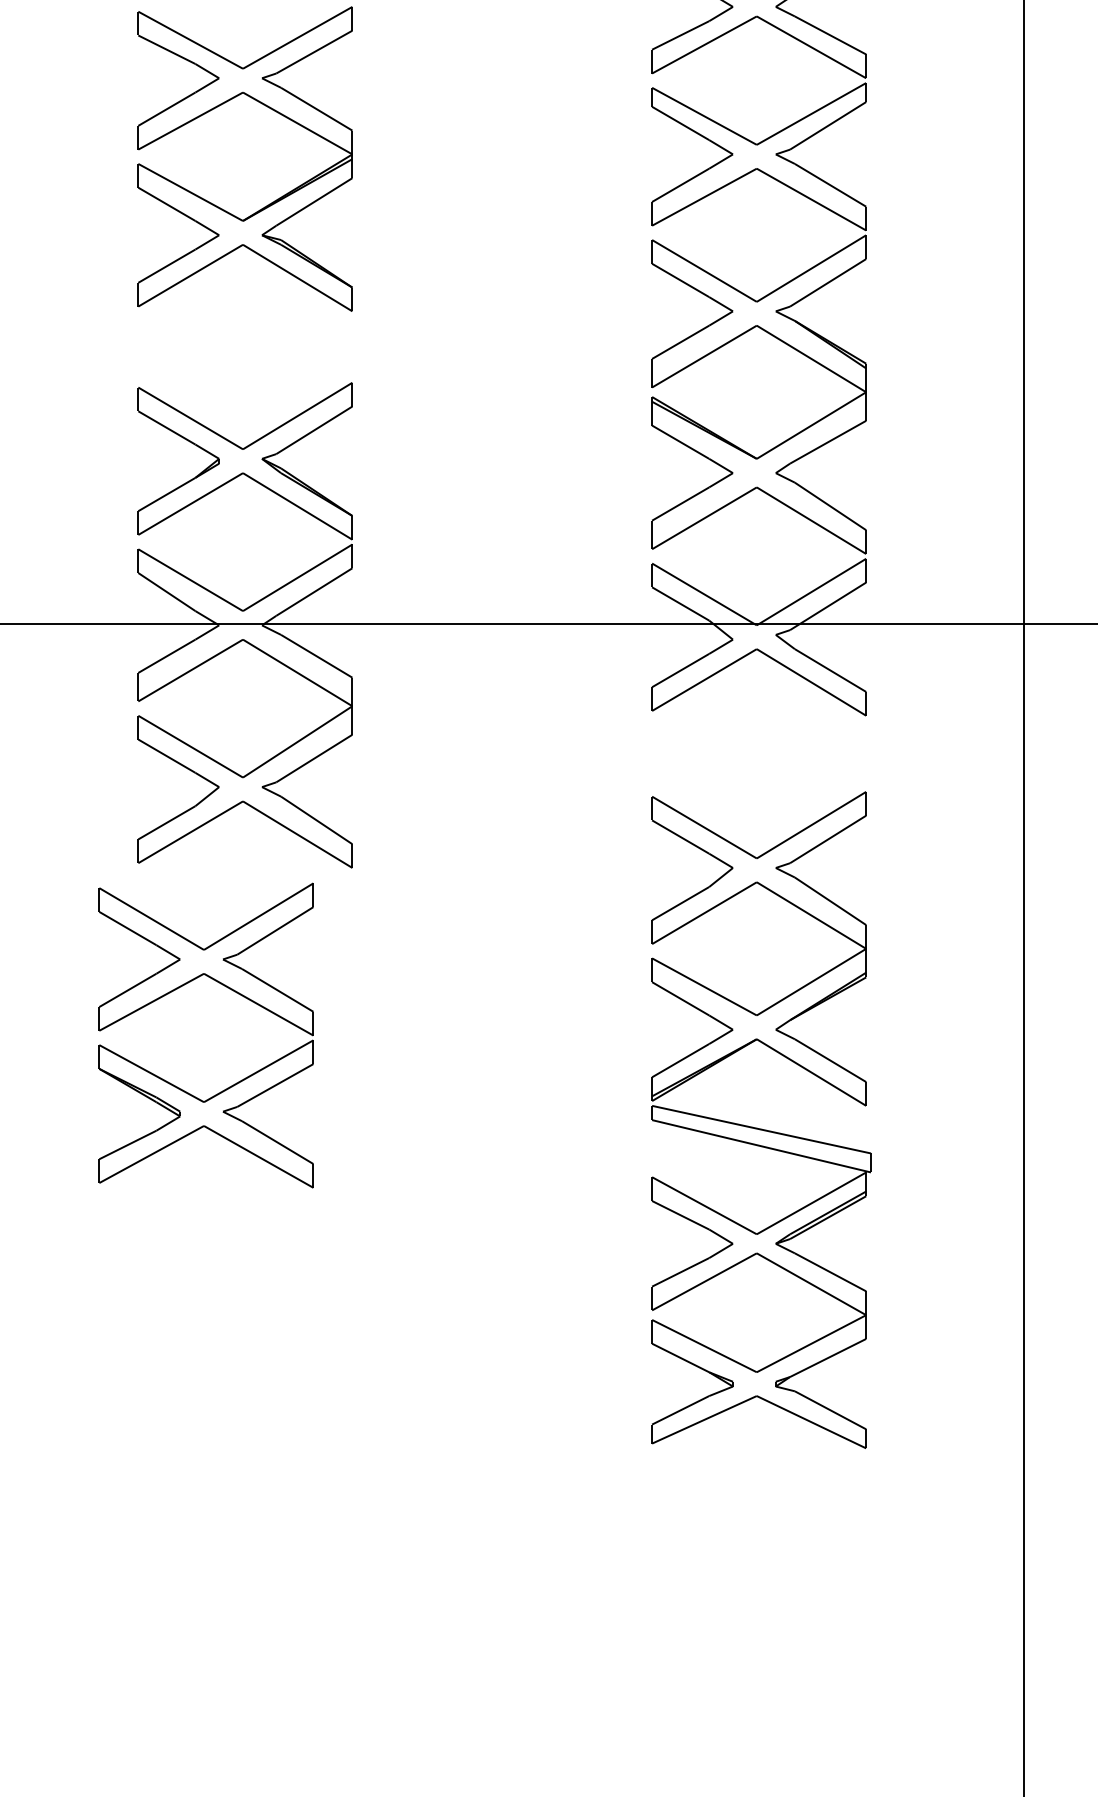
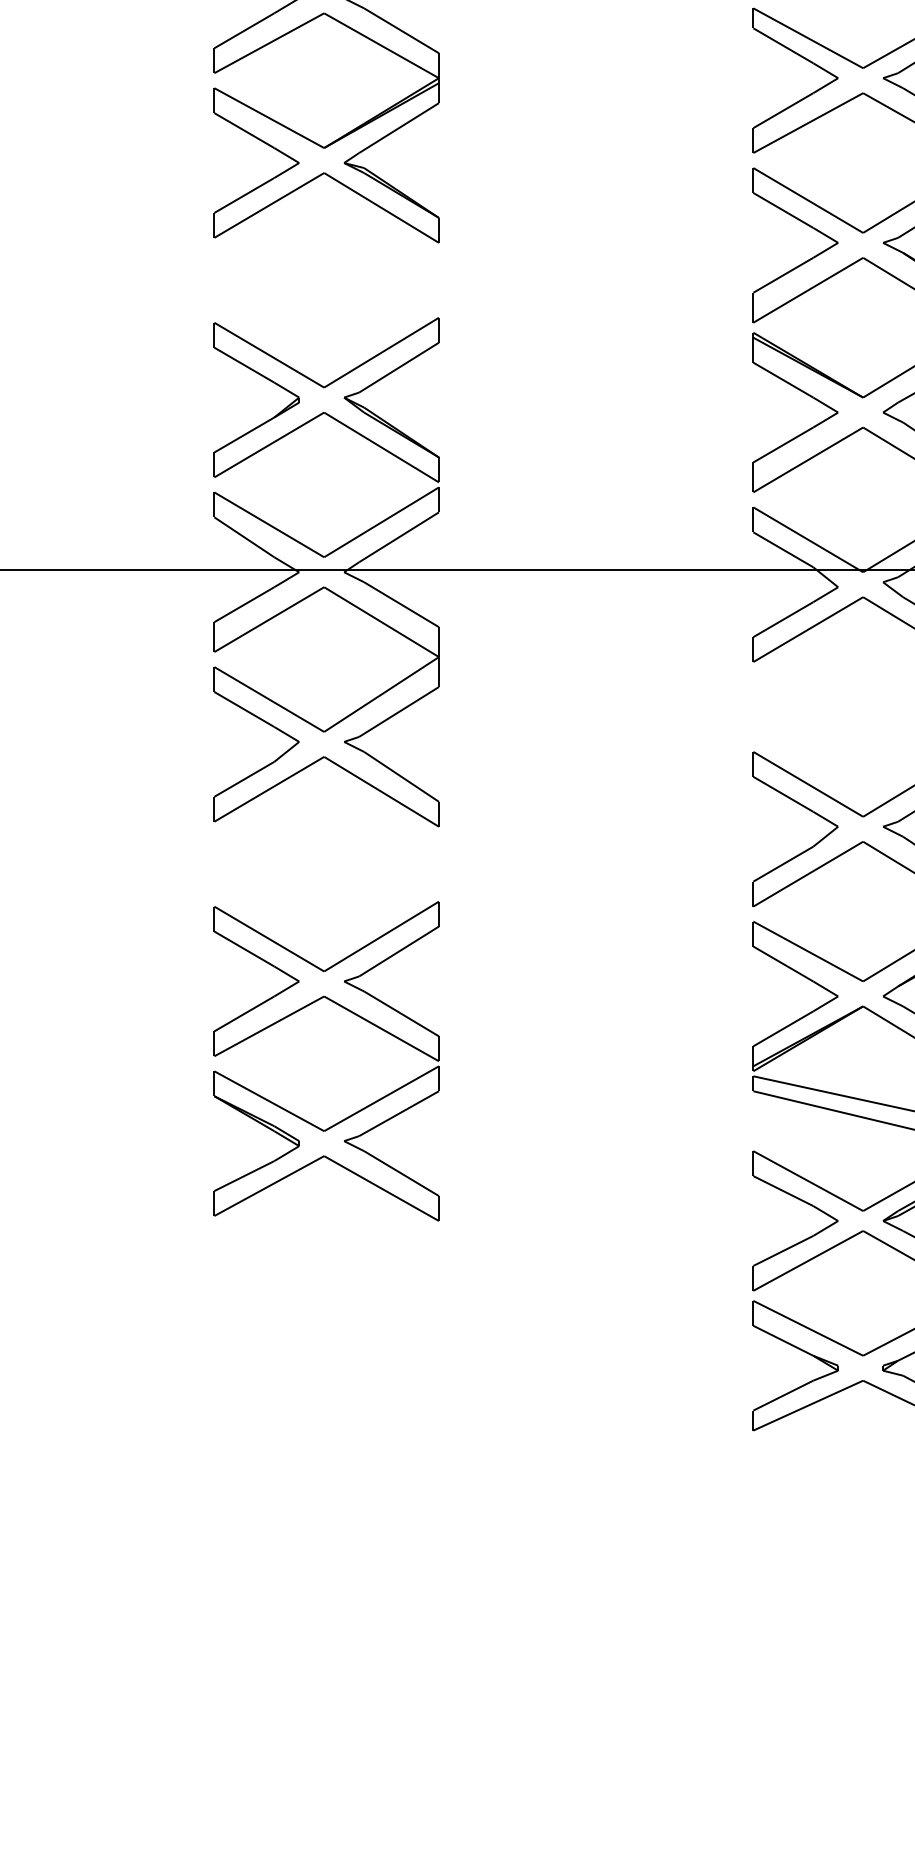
part: (229, 989) -> (350, 1012), moved

